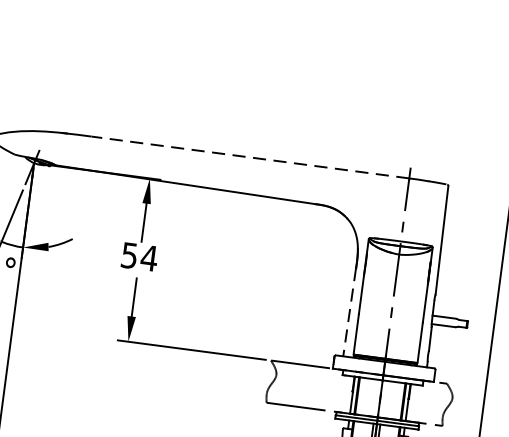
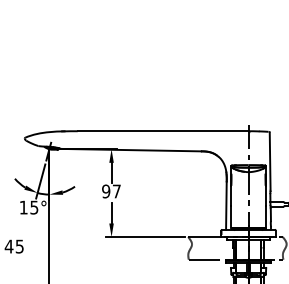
line: (249, 157) -> (162, 131), dashed -> solid
text: (139, 256) -> (111, 191), 54 -> 97
line: (349, 313) -> (226, 206), dashed -> solid

